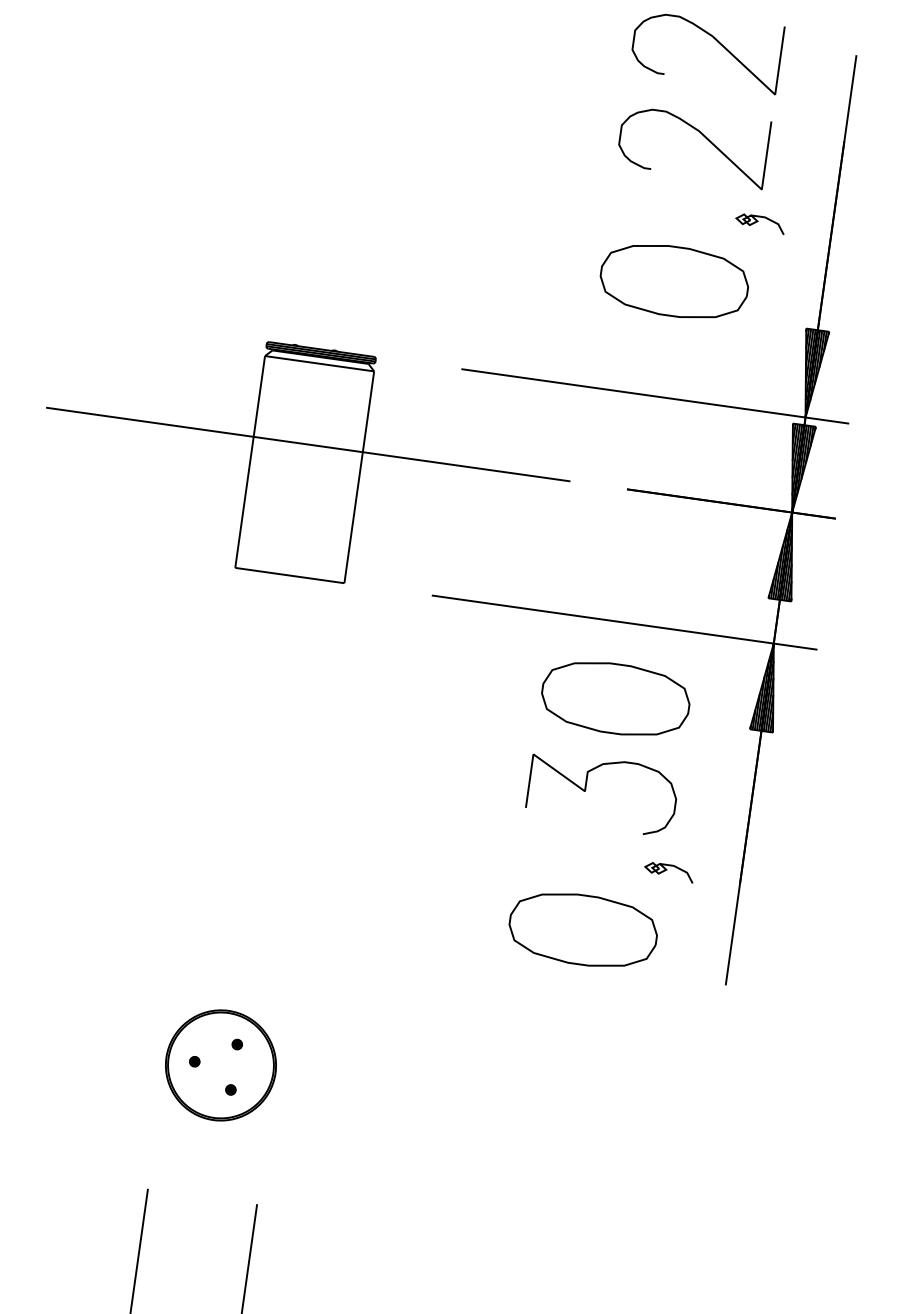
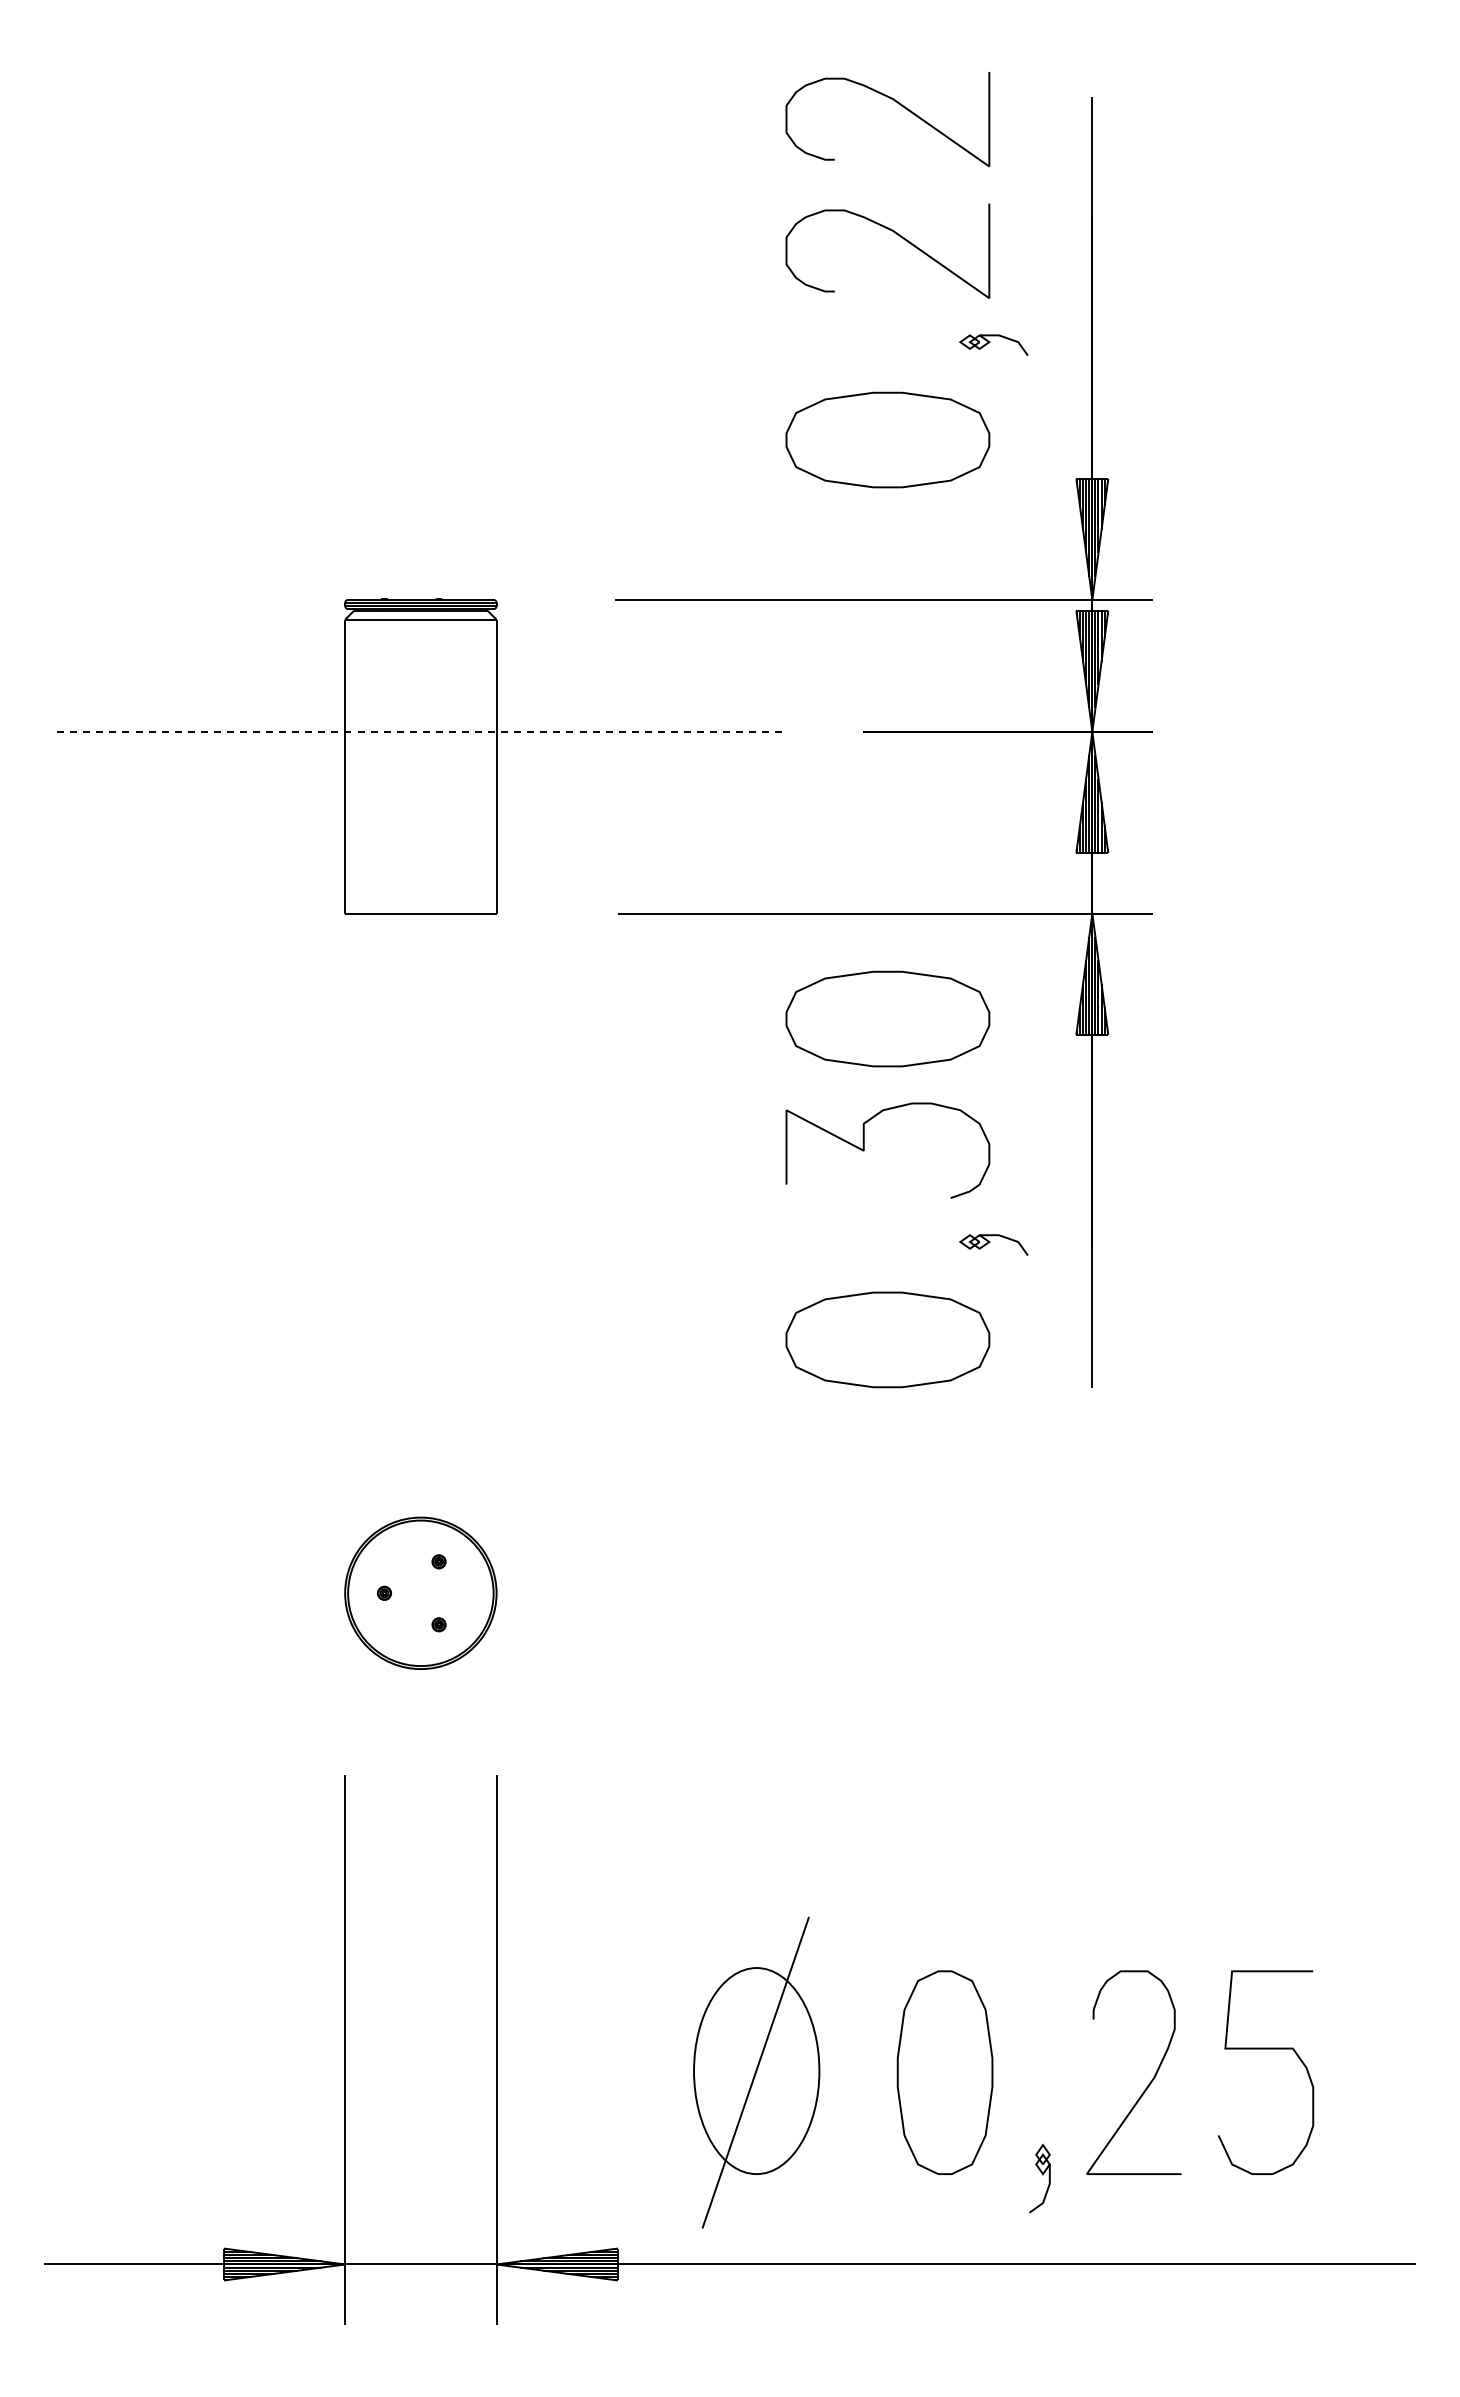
line: (308, 444) -> (420, 731), solid -> dashed

